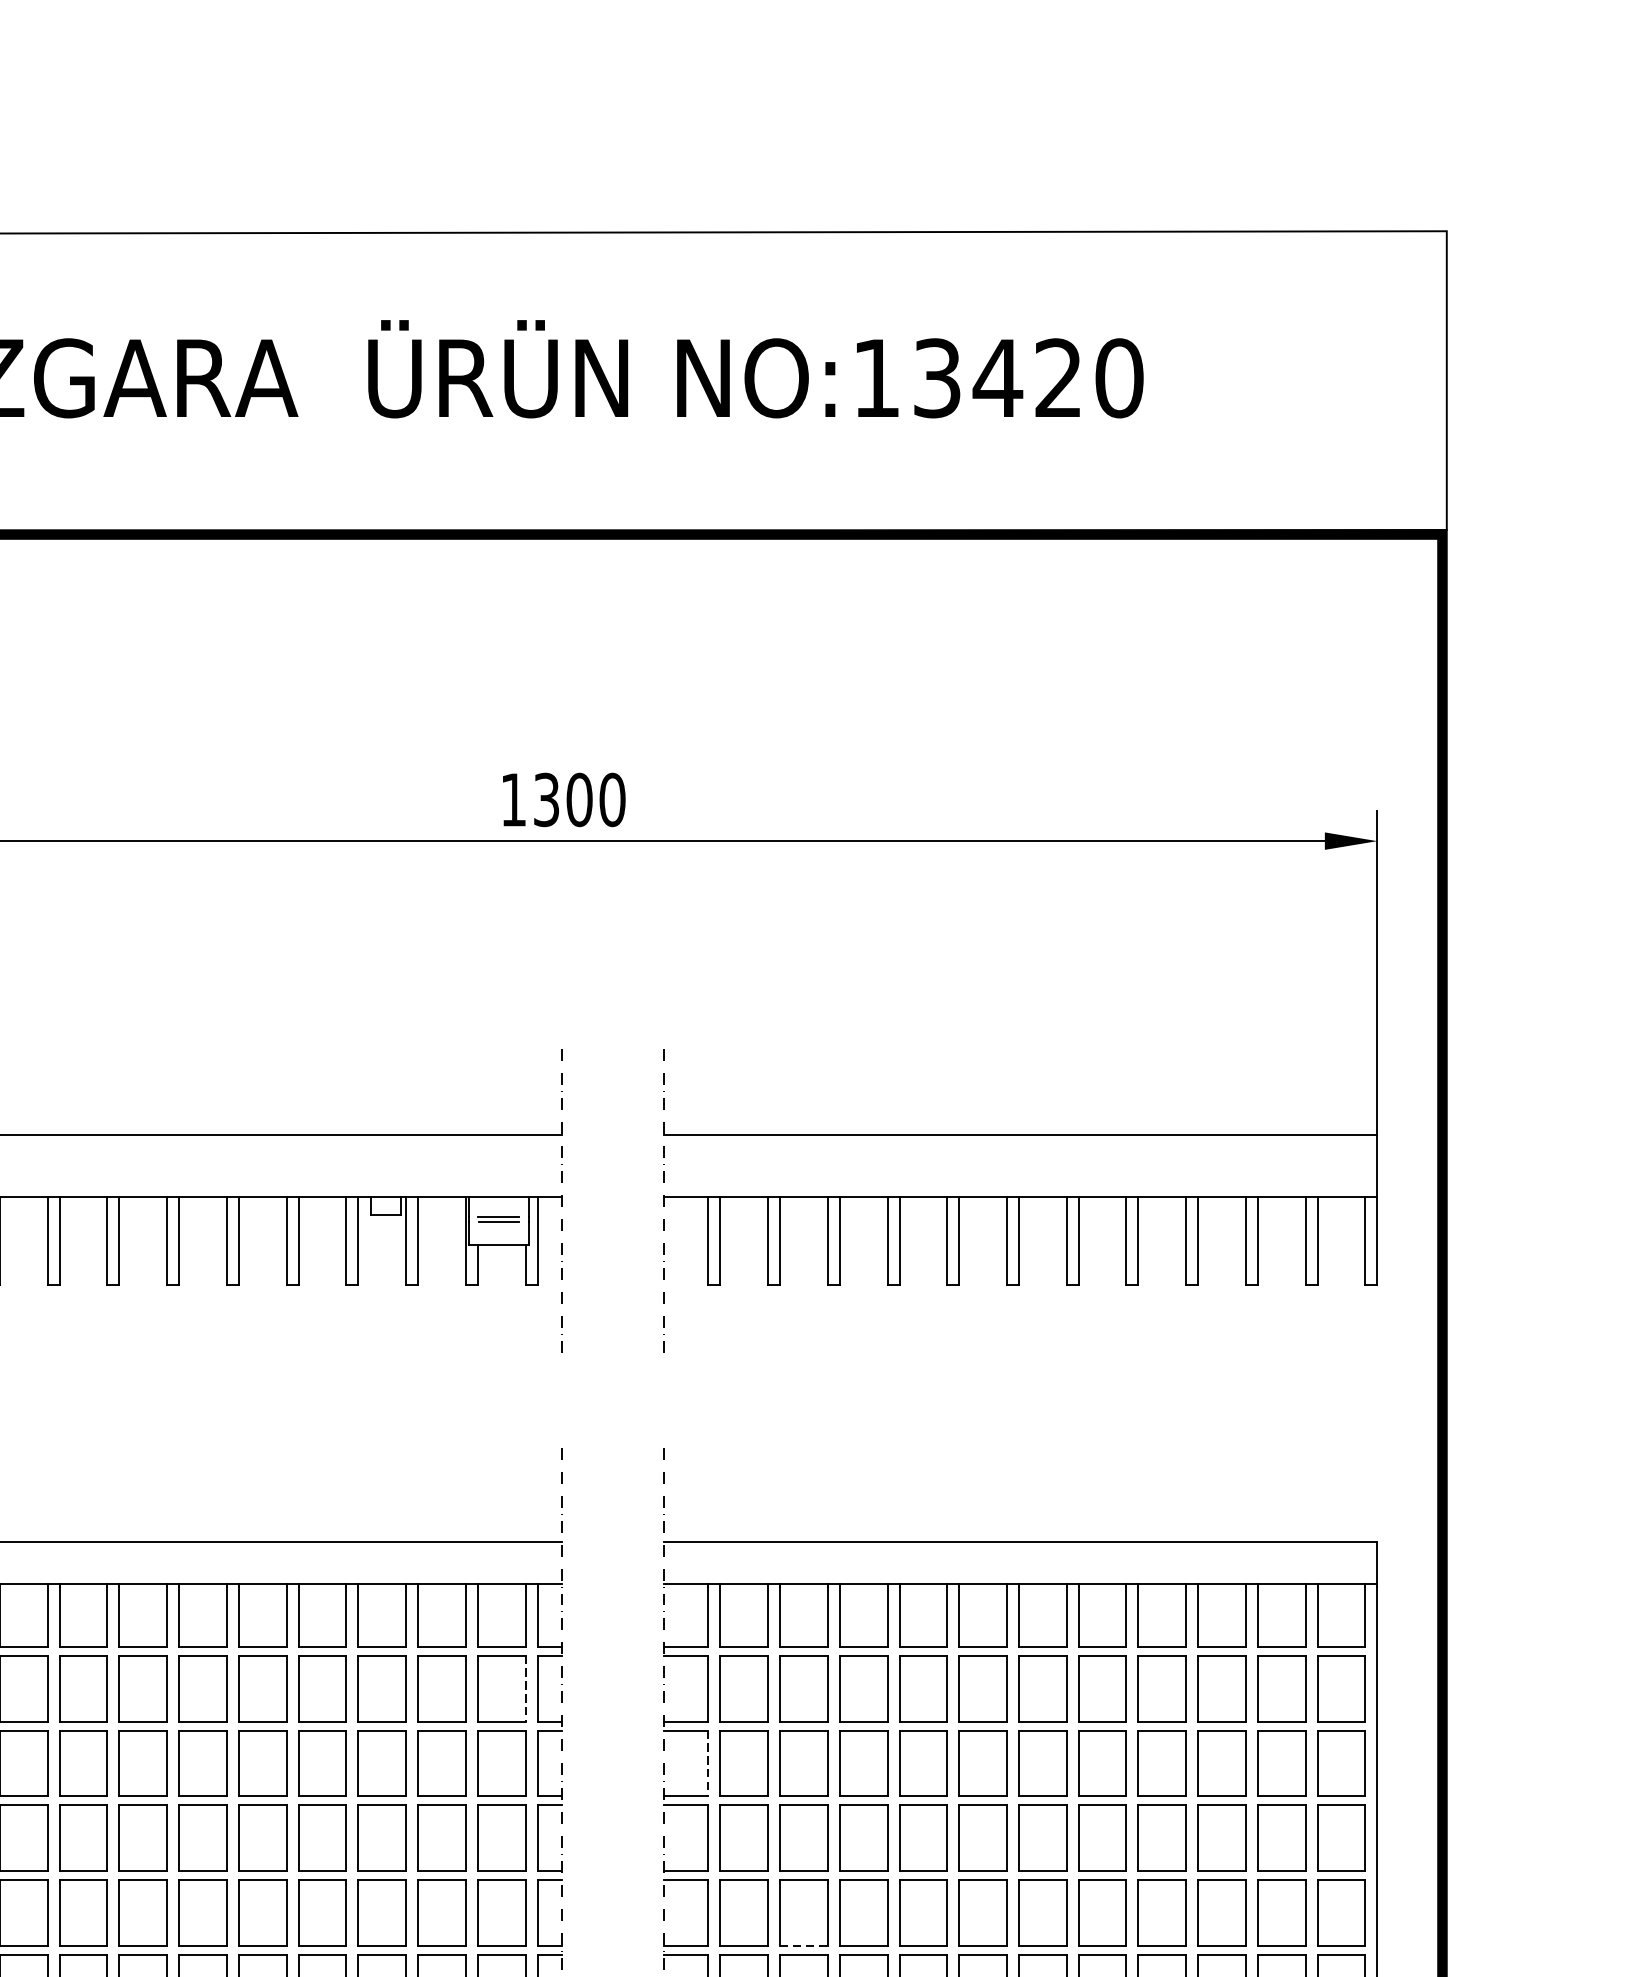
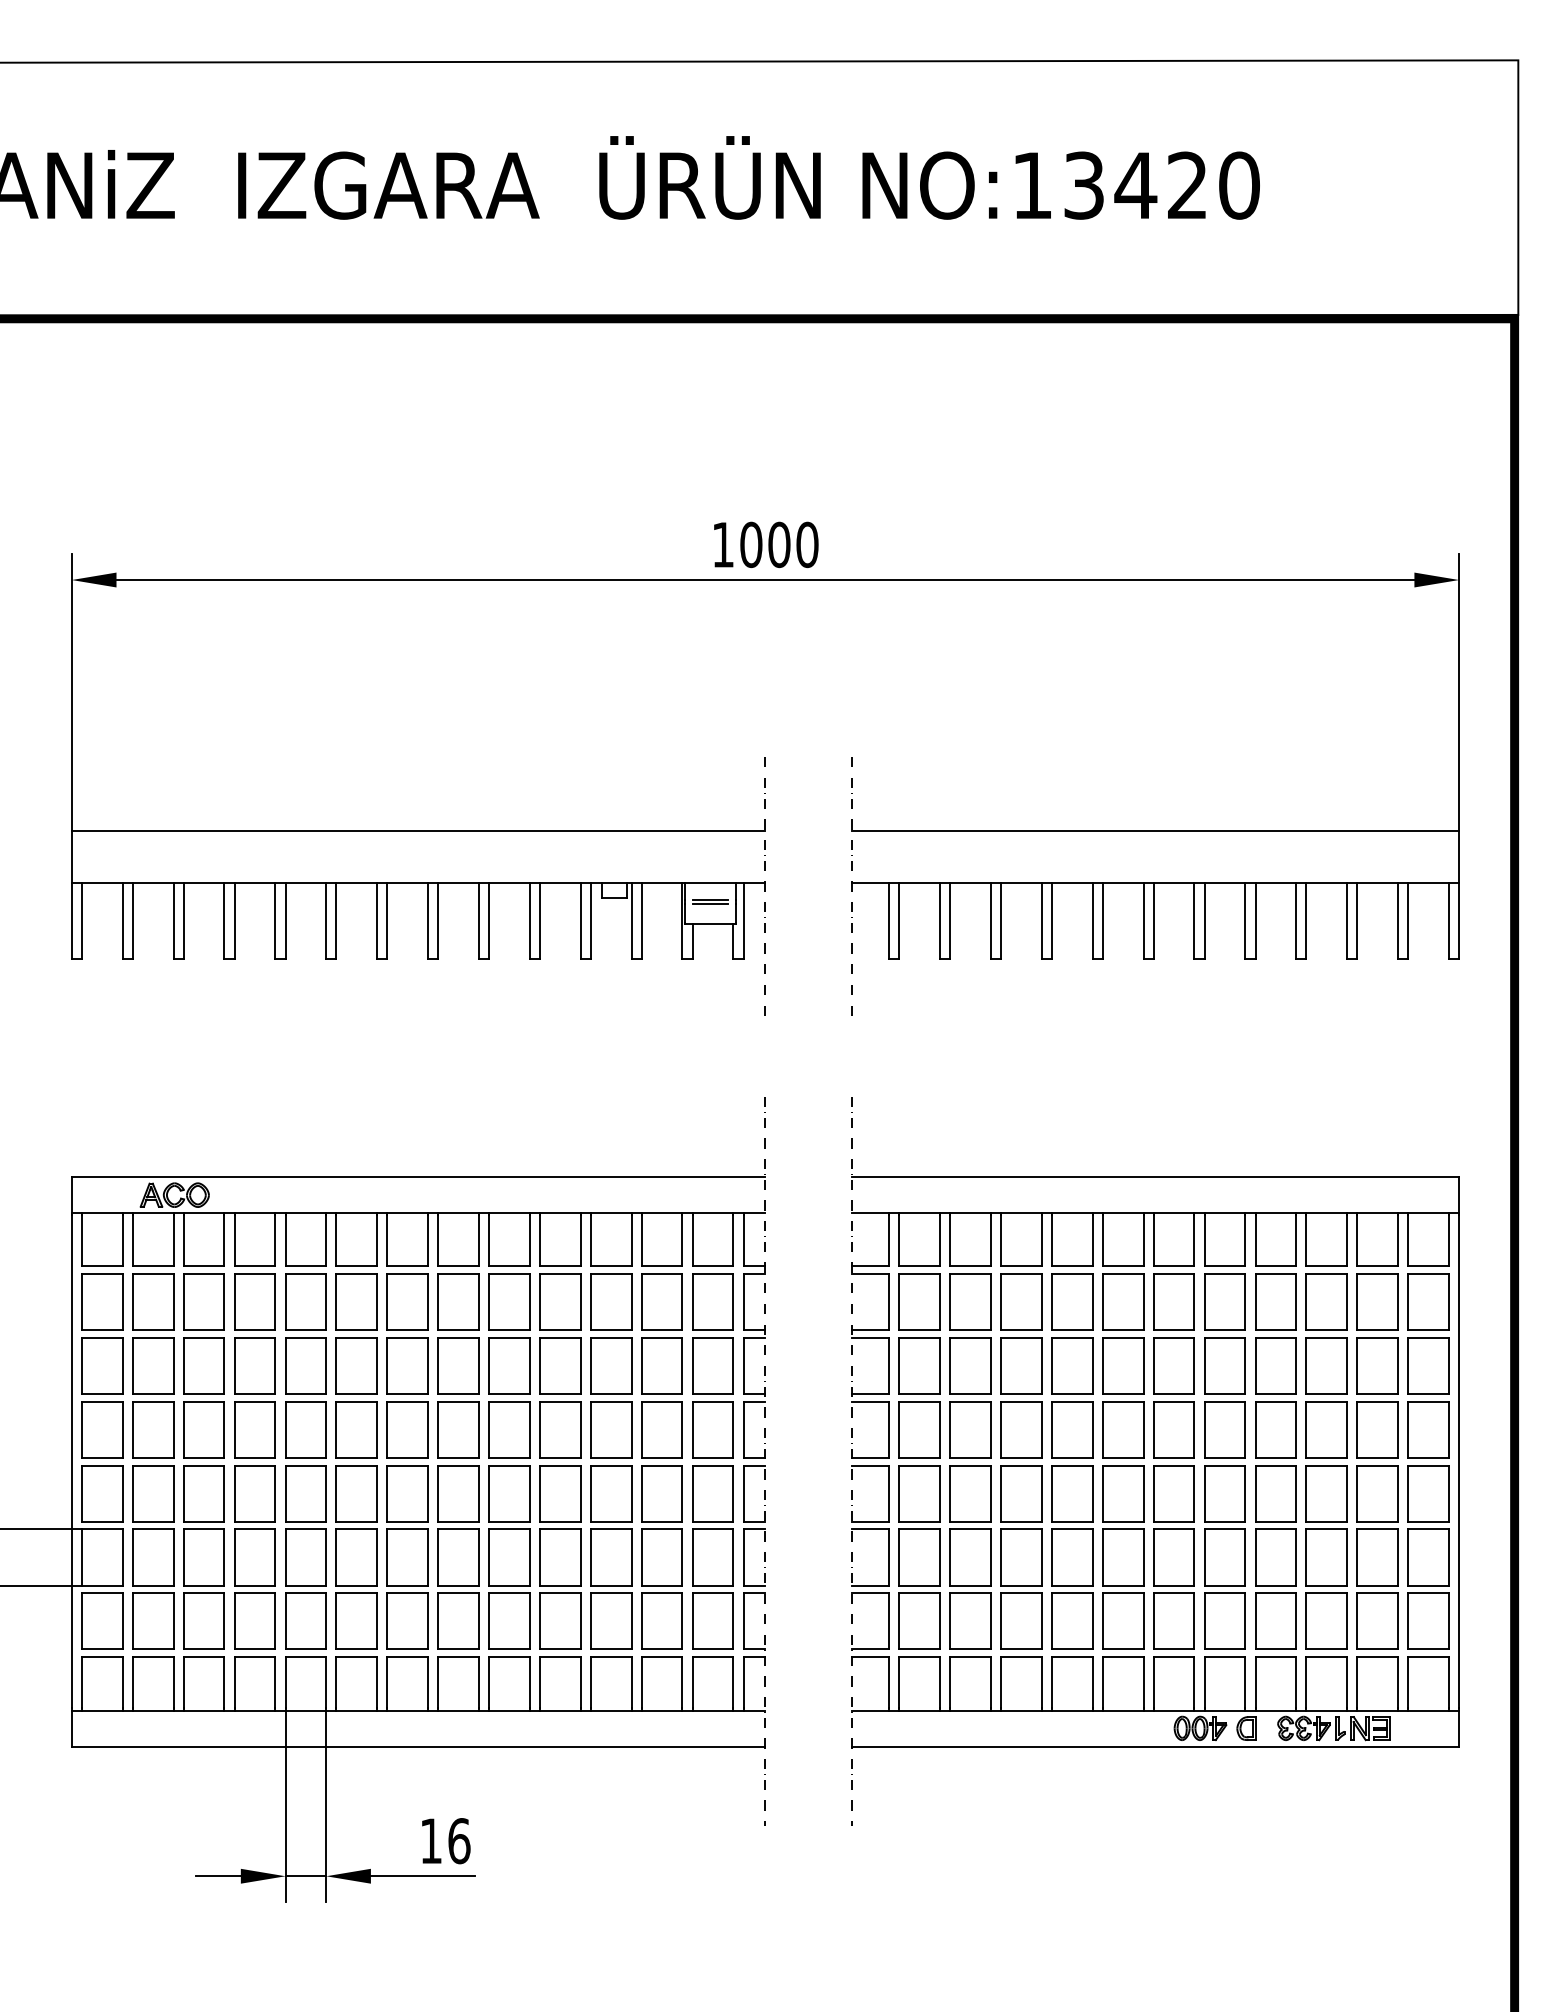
text: (546, 799) -> (751, 544), 1300 -> 1000
line: (525, 1689) -> (733, 1302), dashed -> solid
line: (708, 1764) -> (889, 1366), dashed -> solid
line: (805, 1946) -> (971, 1521), dashed -> solid

